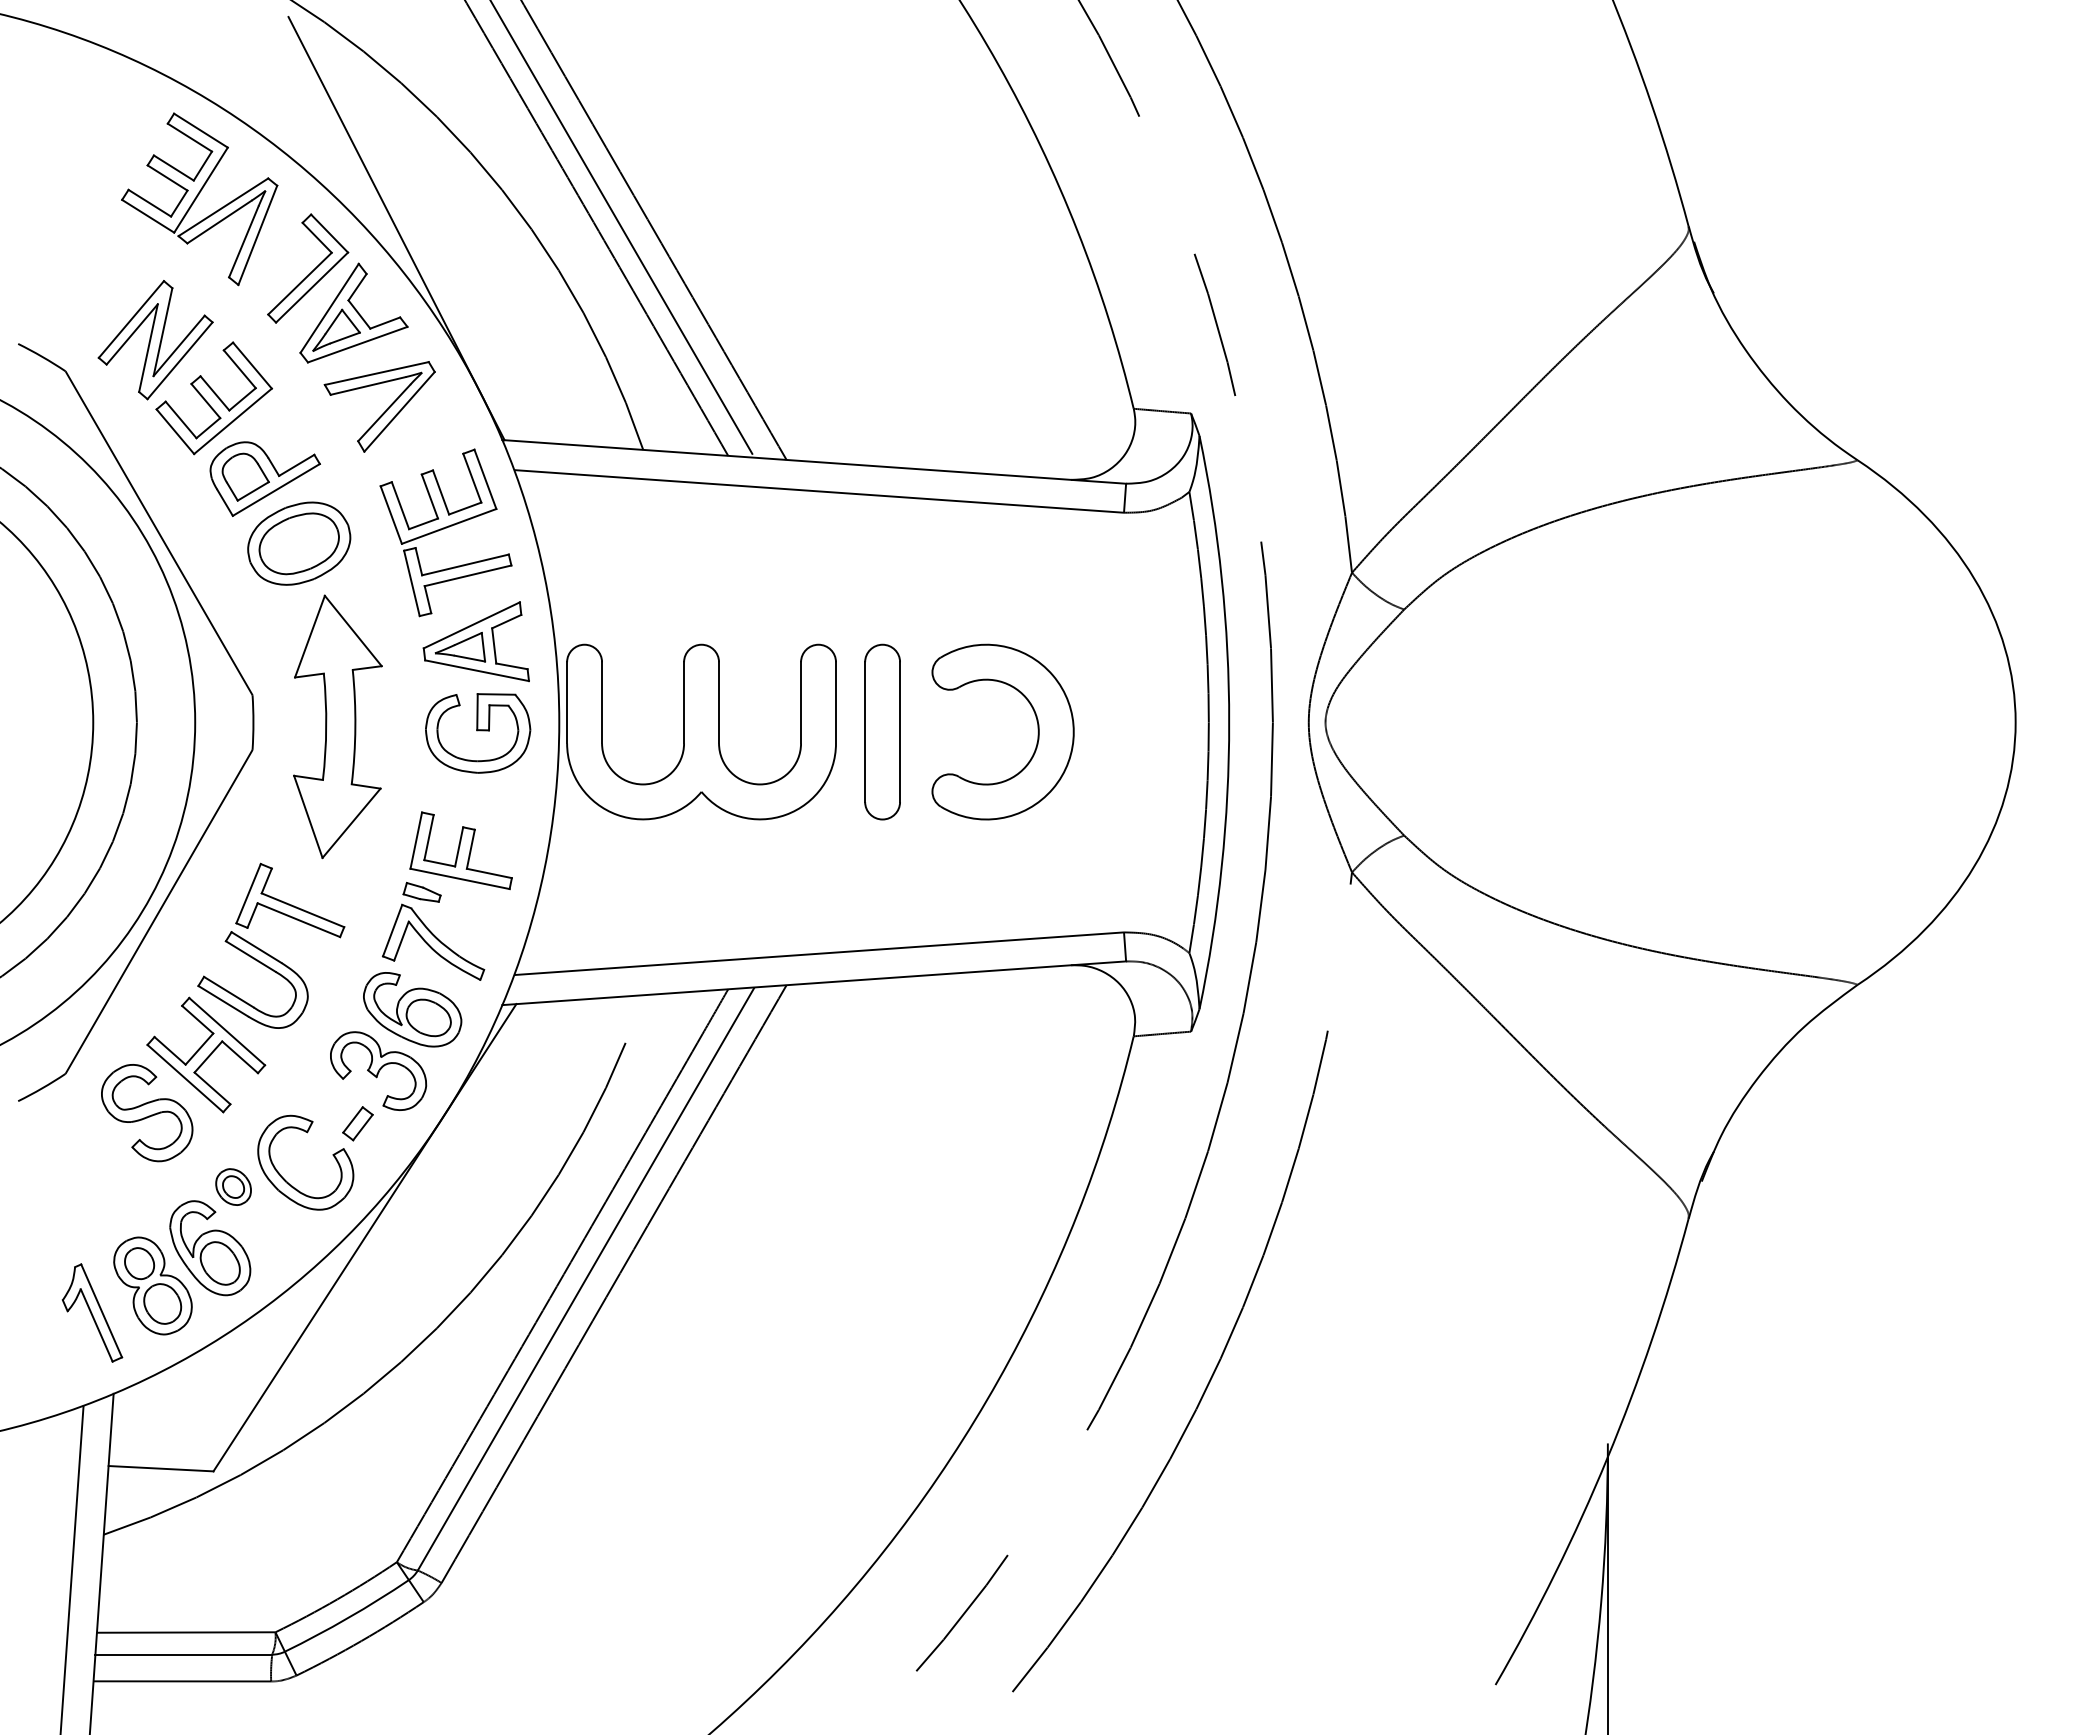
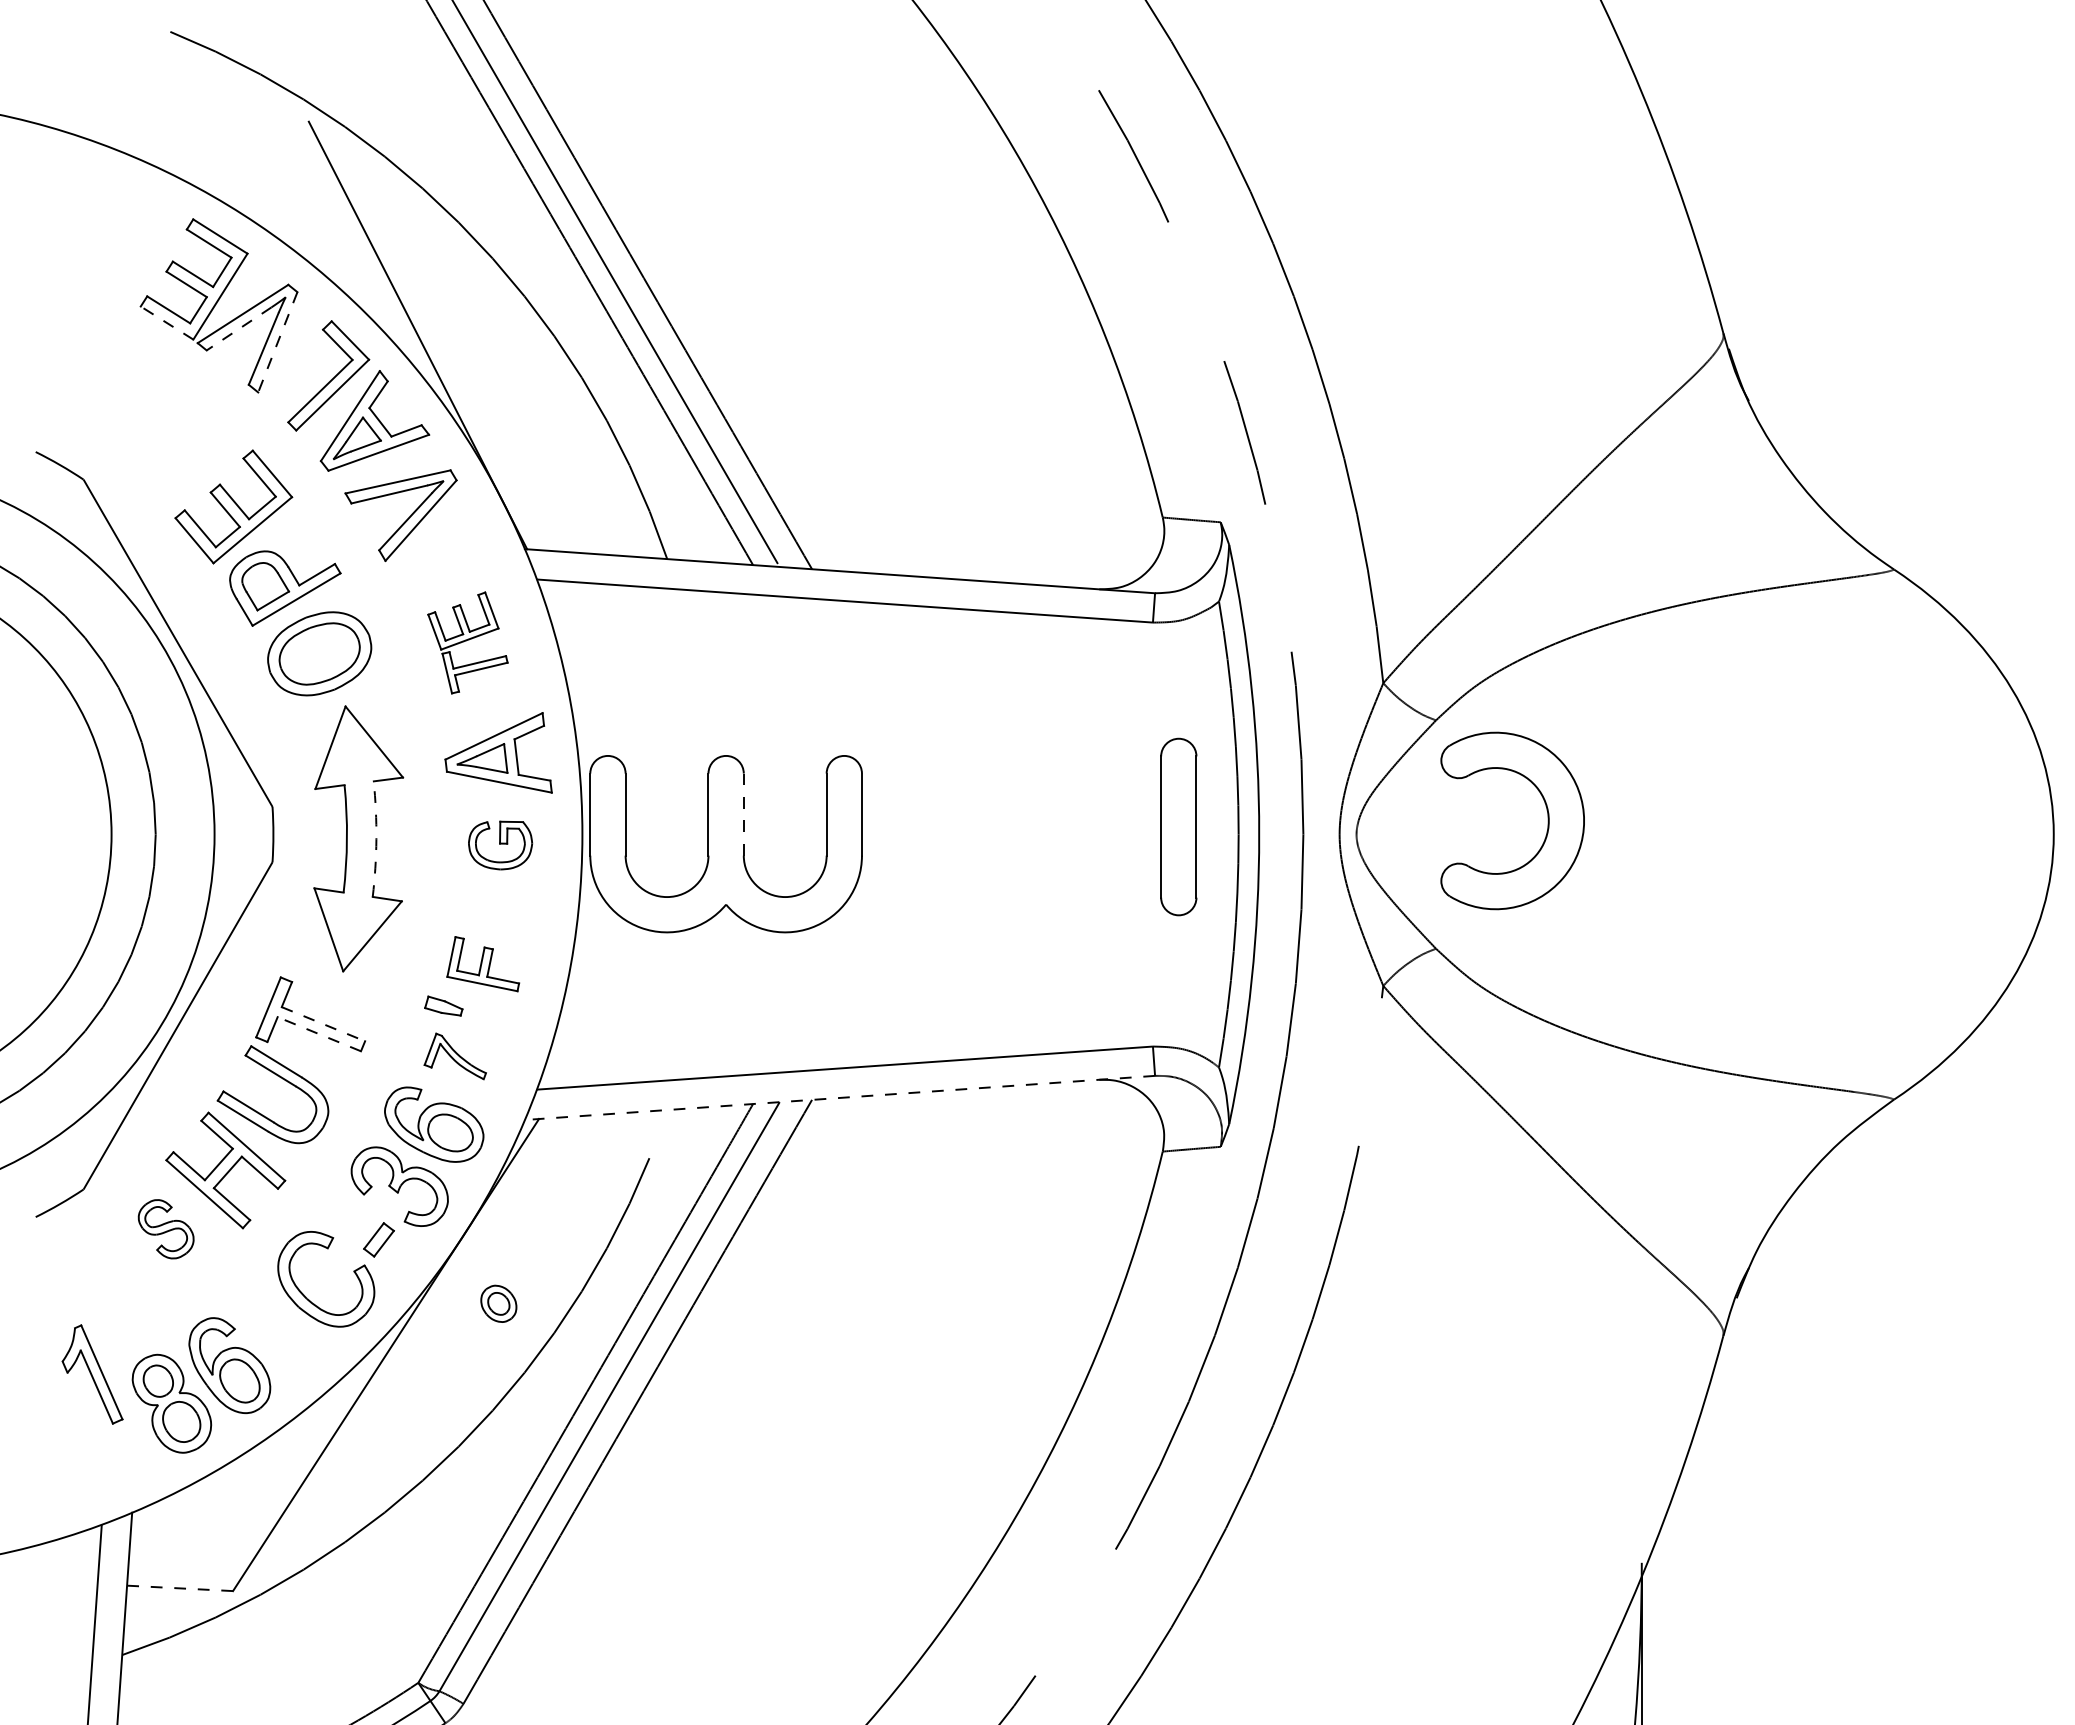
line: (148, 216) -> (167, 323), solid -> dashed
line: (219, 222) -> (239, 329), solid -> dashed
line: (257, 235) -> (277, 342), solid -> dashed
part: (155, 340) -> (174, 448), removed
part: (445, 532) -> (467, 642), size x0.6
line: (719, 702) -> (744, 814), solid -> dashed
arc: (355, 727) -> (376, 839), solid -> dashed
part: (882, 731) -> (1178, 826), moved
part: (1037, 731) -> (1547, 820), moved
part: (478, 733) -> (500, 845), size x0.6
part: (460, 850) -> (482, 963), size x0.7
line: (302, 910) -> (322, 1024), solid -> dashed
line: (298, 920) -> (318, 1034), solid -> dashed
part: (433, 941) -> (455, 1055), size x0.6
line: (814, 983) -> (840, 1098), solid -> dashed
part: (147, 1113) -> (166, 1229), size x0.6
part: (233, 1186) -> (498, 1303), moved
part: (92, 1312) -> (92, 1373), moved
line: (160, 1468) -> (179, 1588), solid -> dashed

